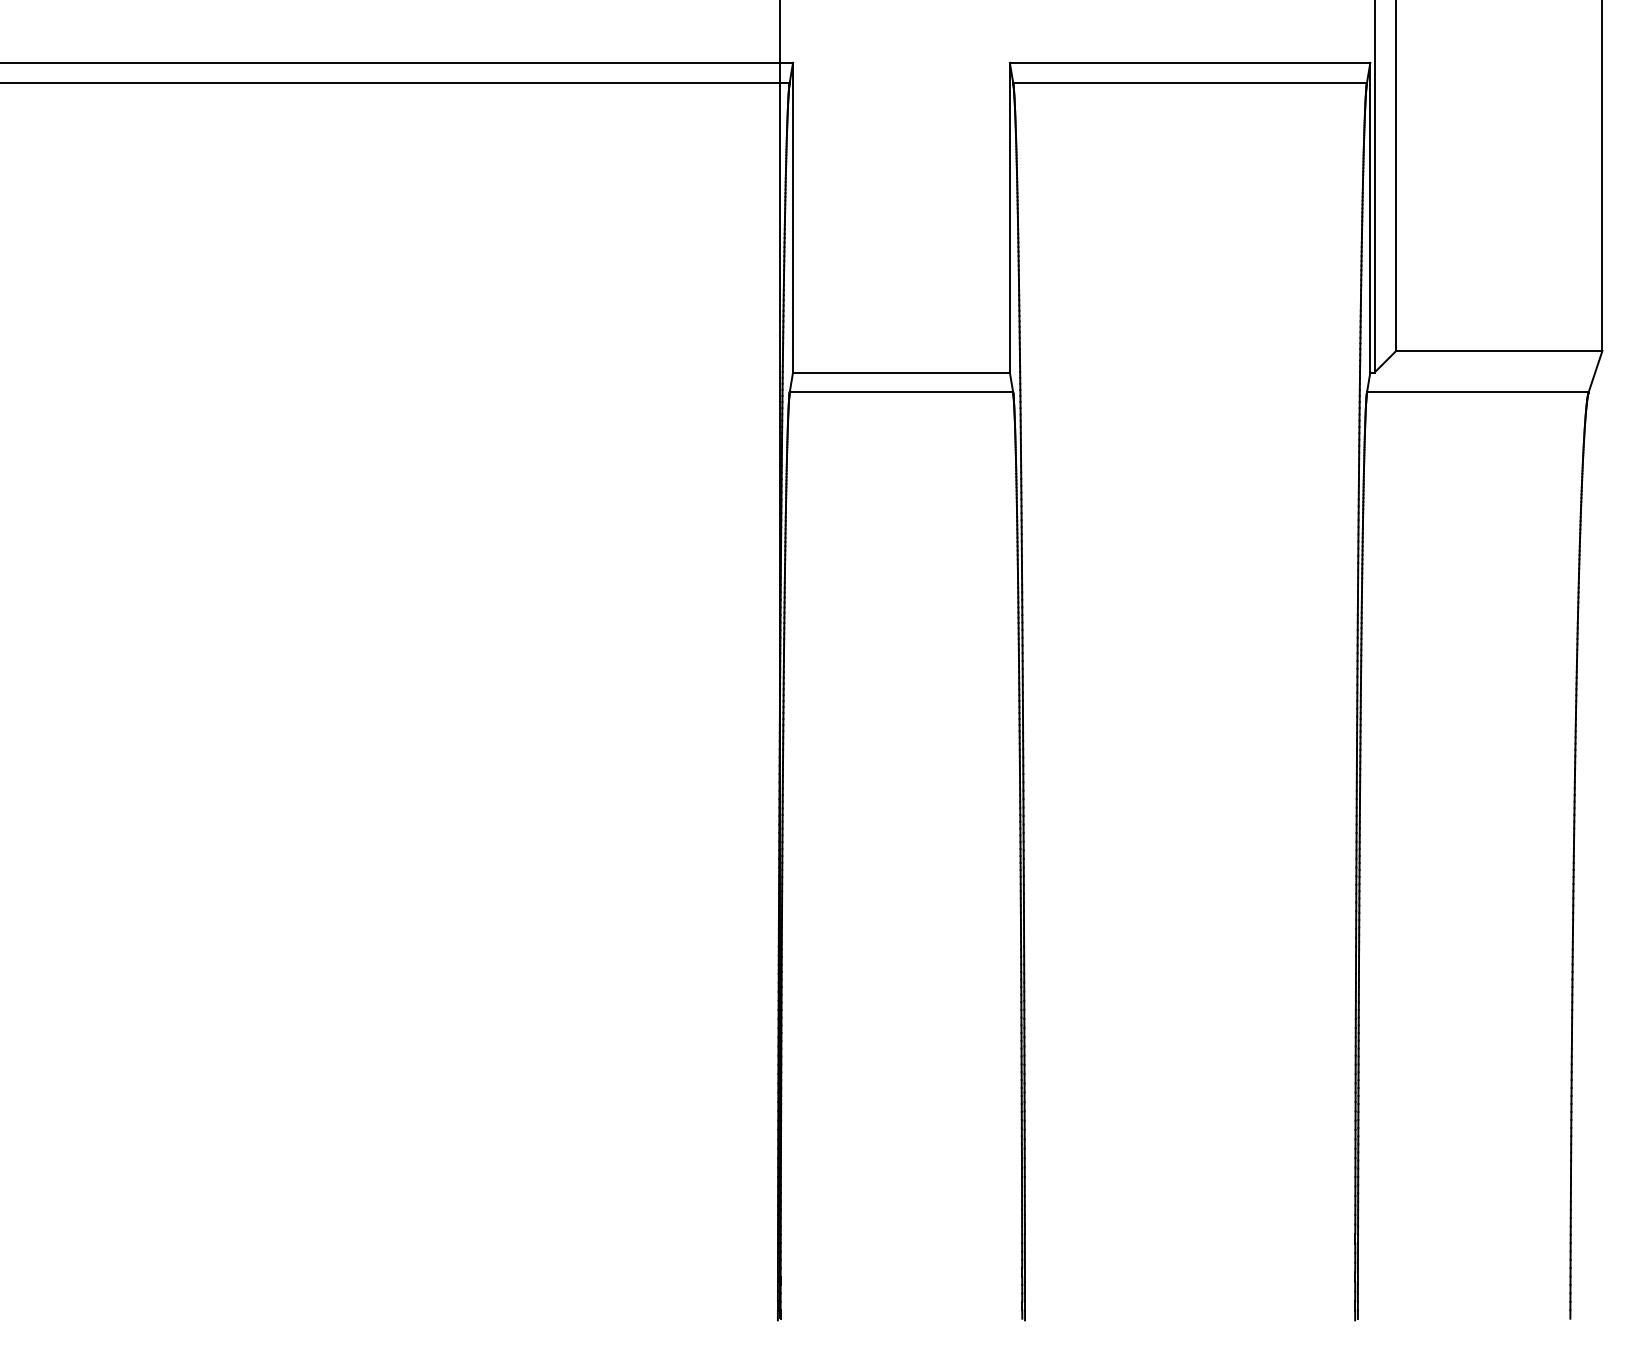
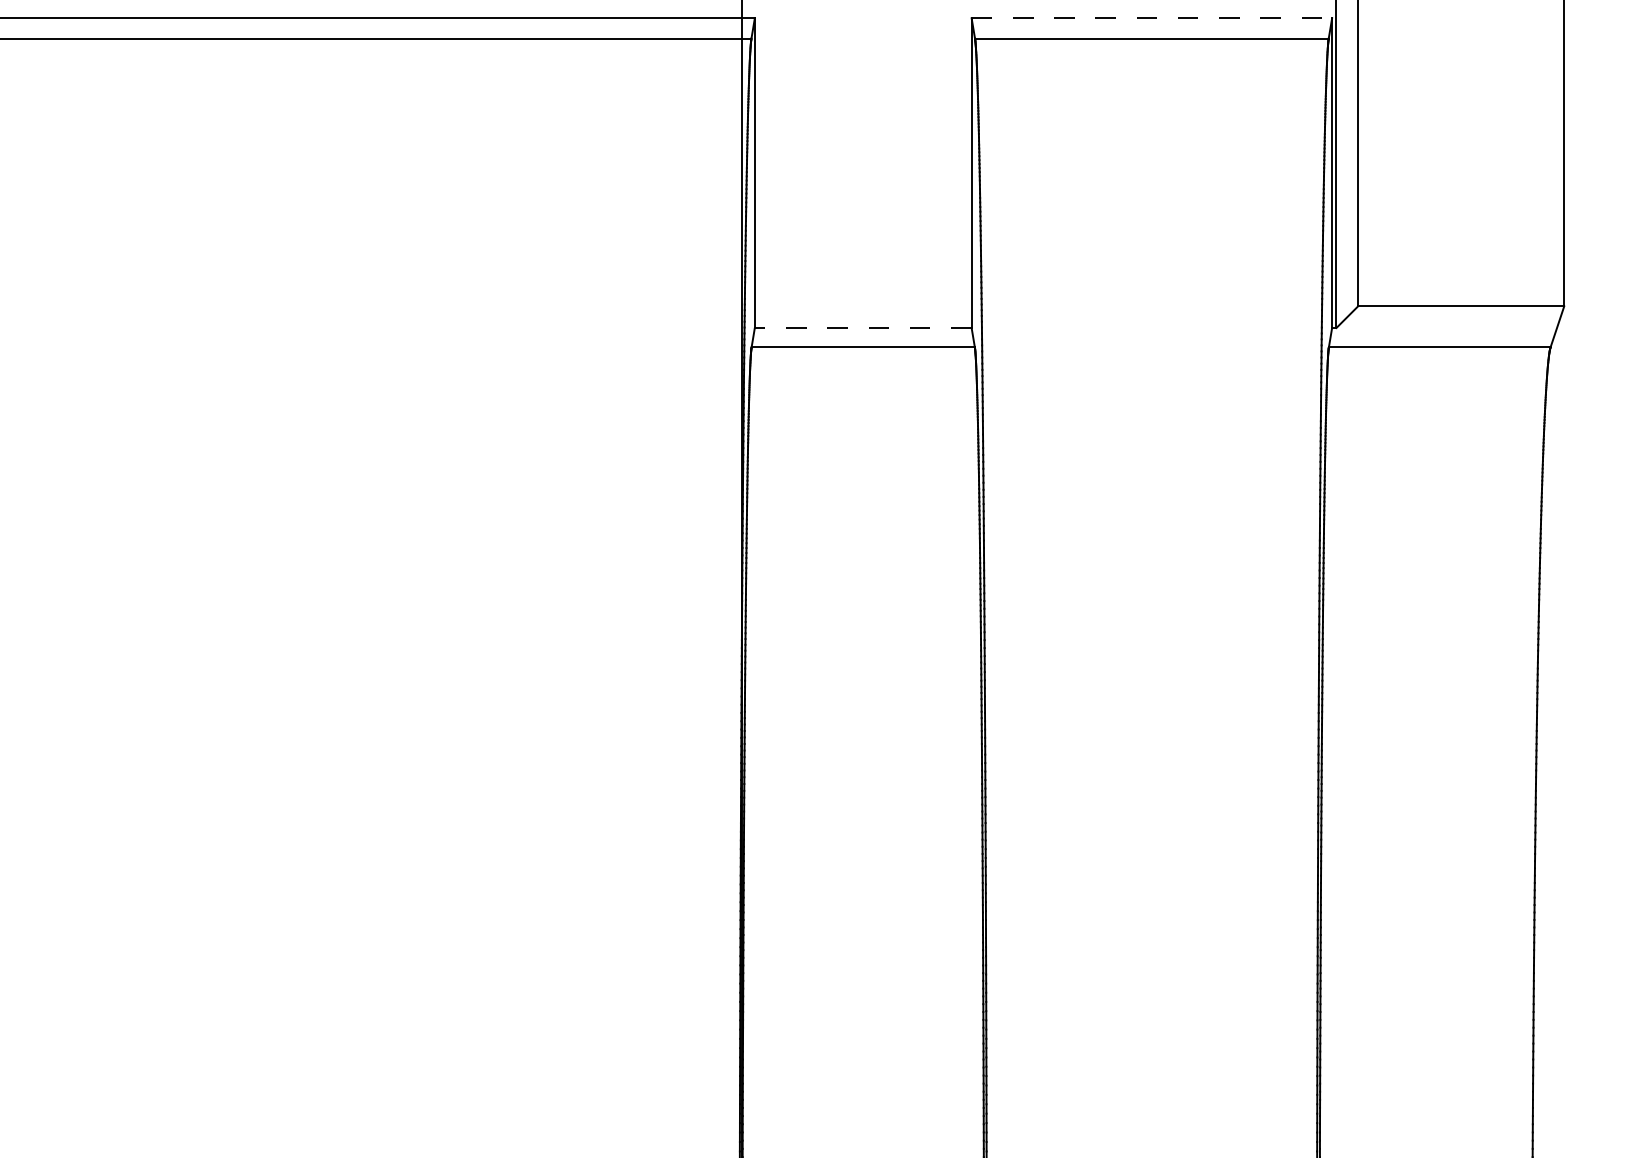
line: (1190, 62) -> (1152, 18), solid -> dashed
line: (900, 372) -> (862, 328), solid -> dashed

